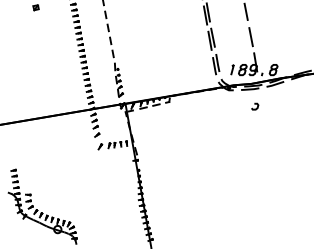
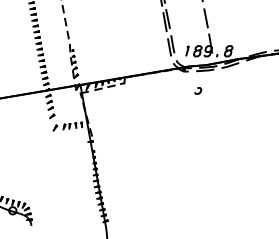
curve: (256, 107) -> (199, 91), moved

